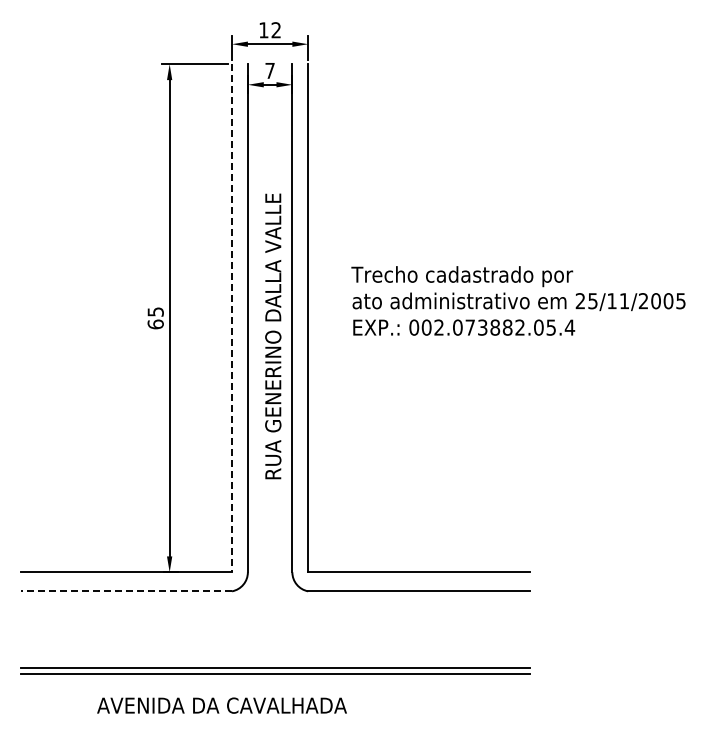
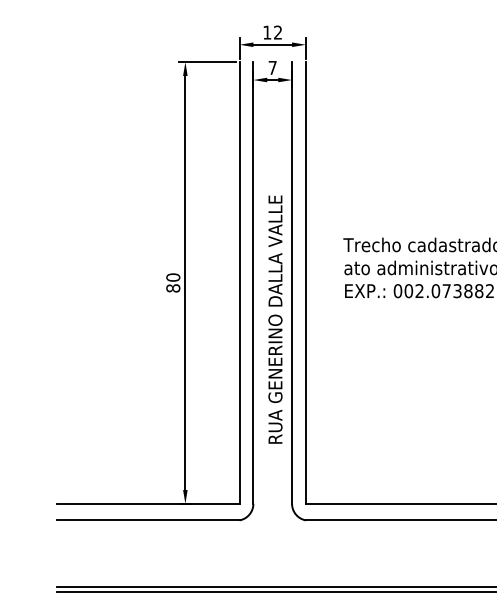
text: (155, 318) -> (173, 283), 65 -> 80
line: (232, 318) -> (240, 283), dashed -> solid
text: (273, 336) -> (275, 319), moved
line: (126, 591) -> (147, 520), dashed -> solid

